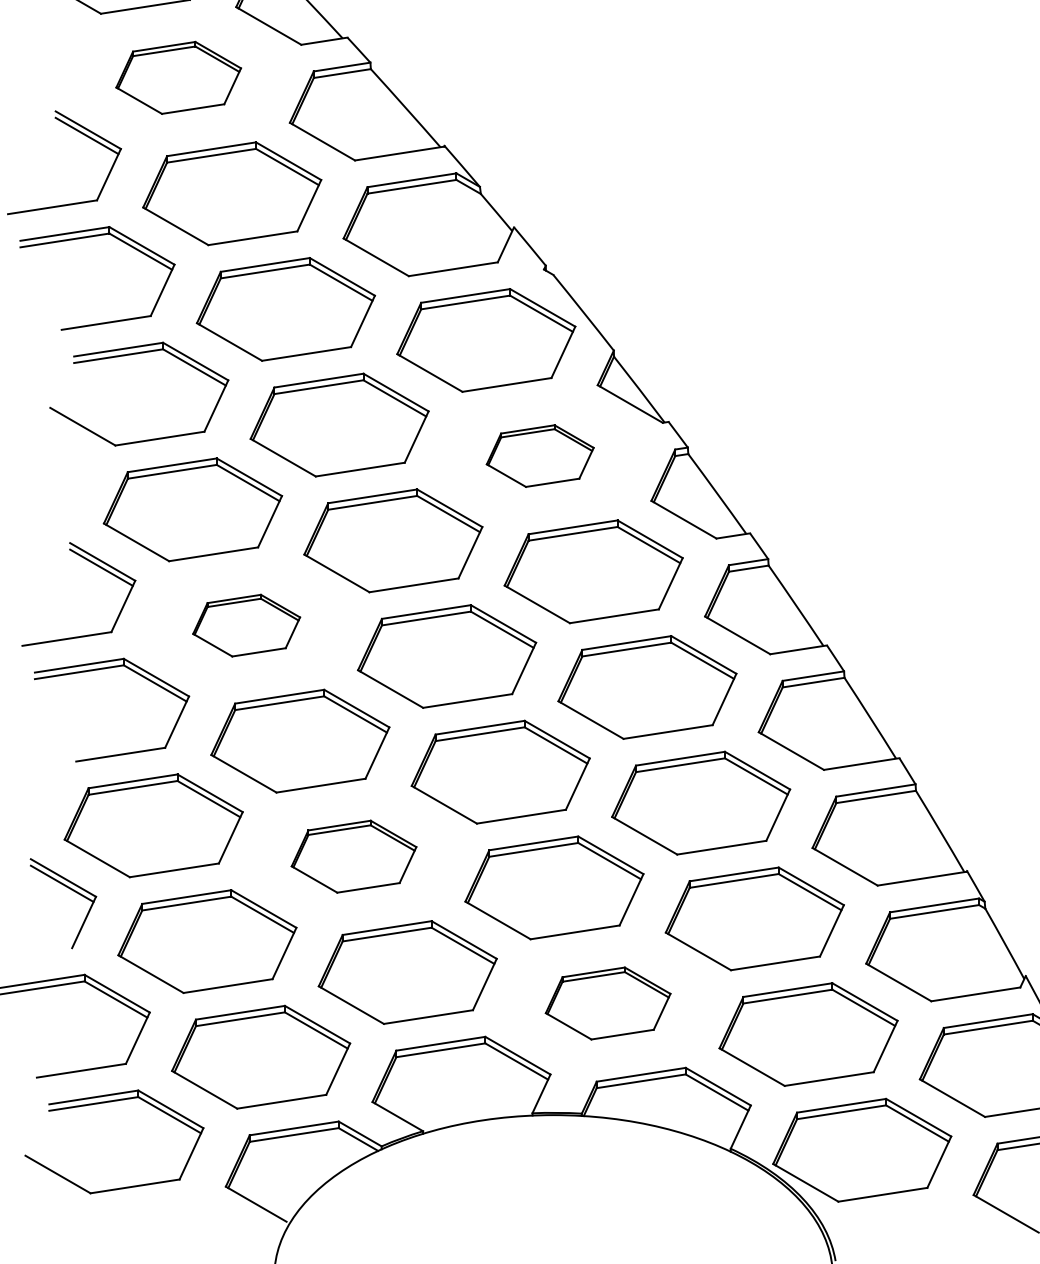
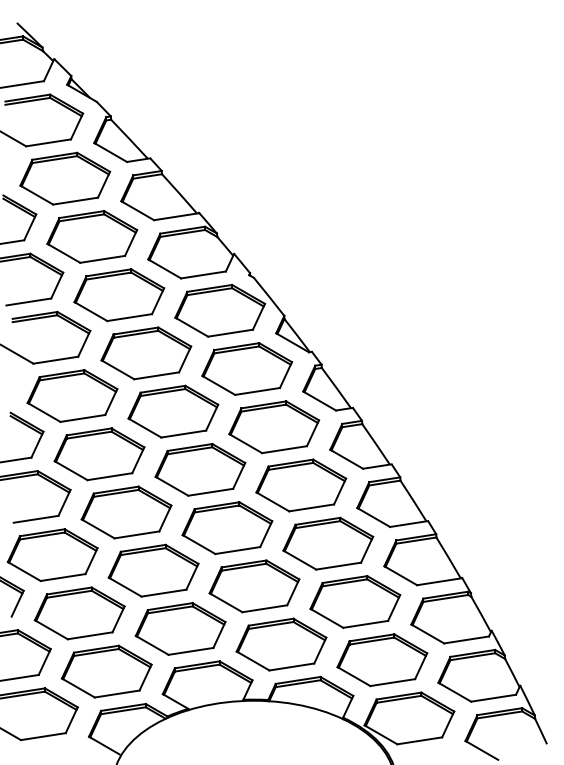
part: (179, 77) -> (65, 178), size x1.43
part: (540, 455) -> (247, 368), size x1.67
part: (246, 625) -> (99, 454), size x1.67
part: (353, 856) -> (153, 570), size x1.43
part: (608, 1003) -> (281, 644), size x1.43

